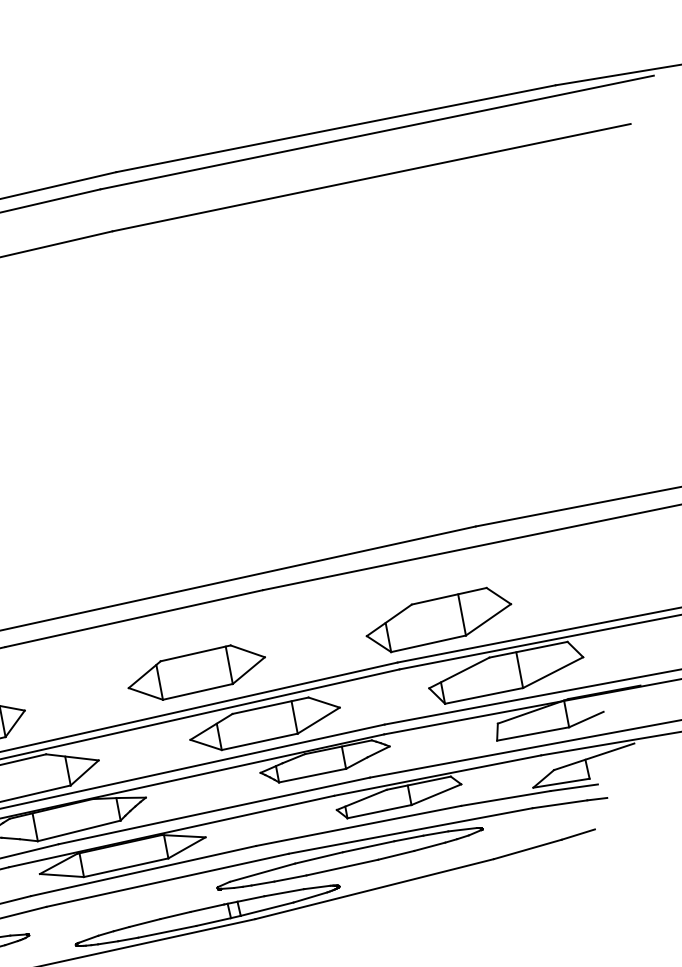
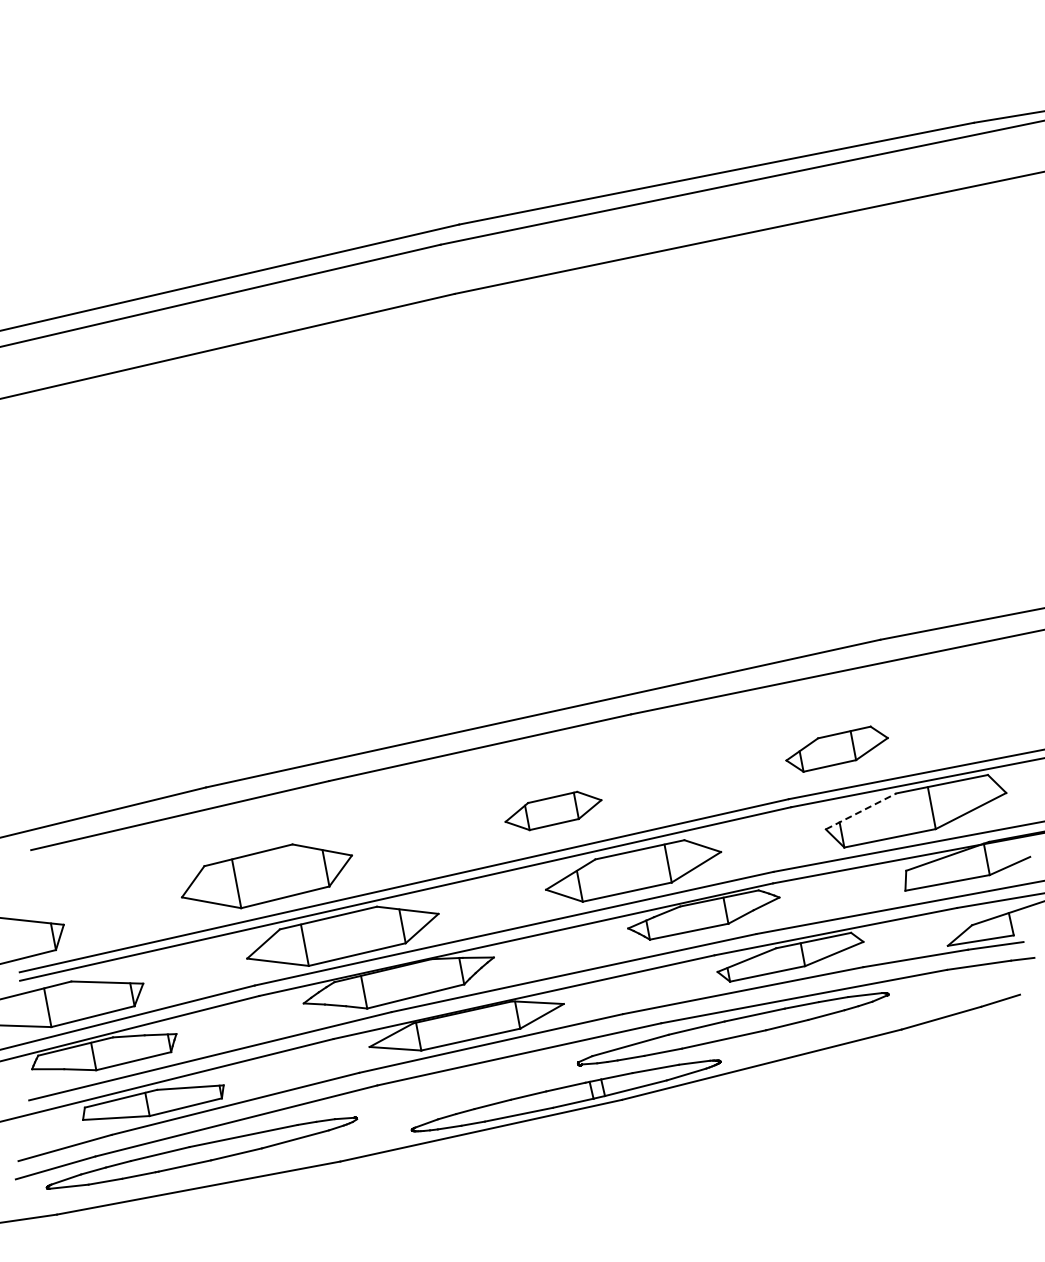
part: (438, 619) -> (836, 748), size x0.6
part: (196, 672) -> (553, 810), size x0.6
line: (459, 673) -> (861, 811), solid -> dashed

